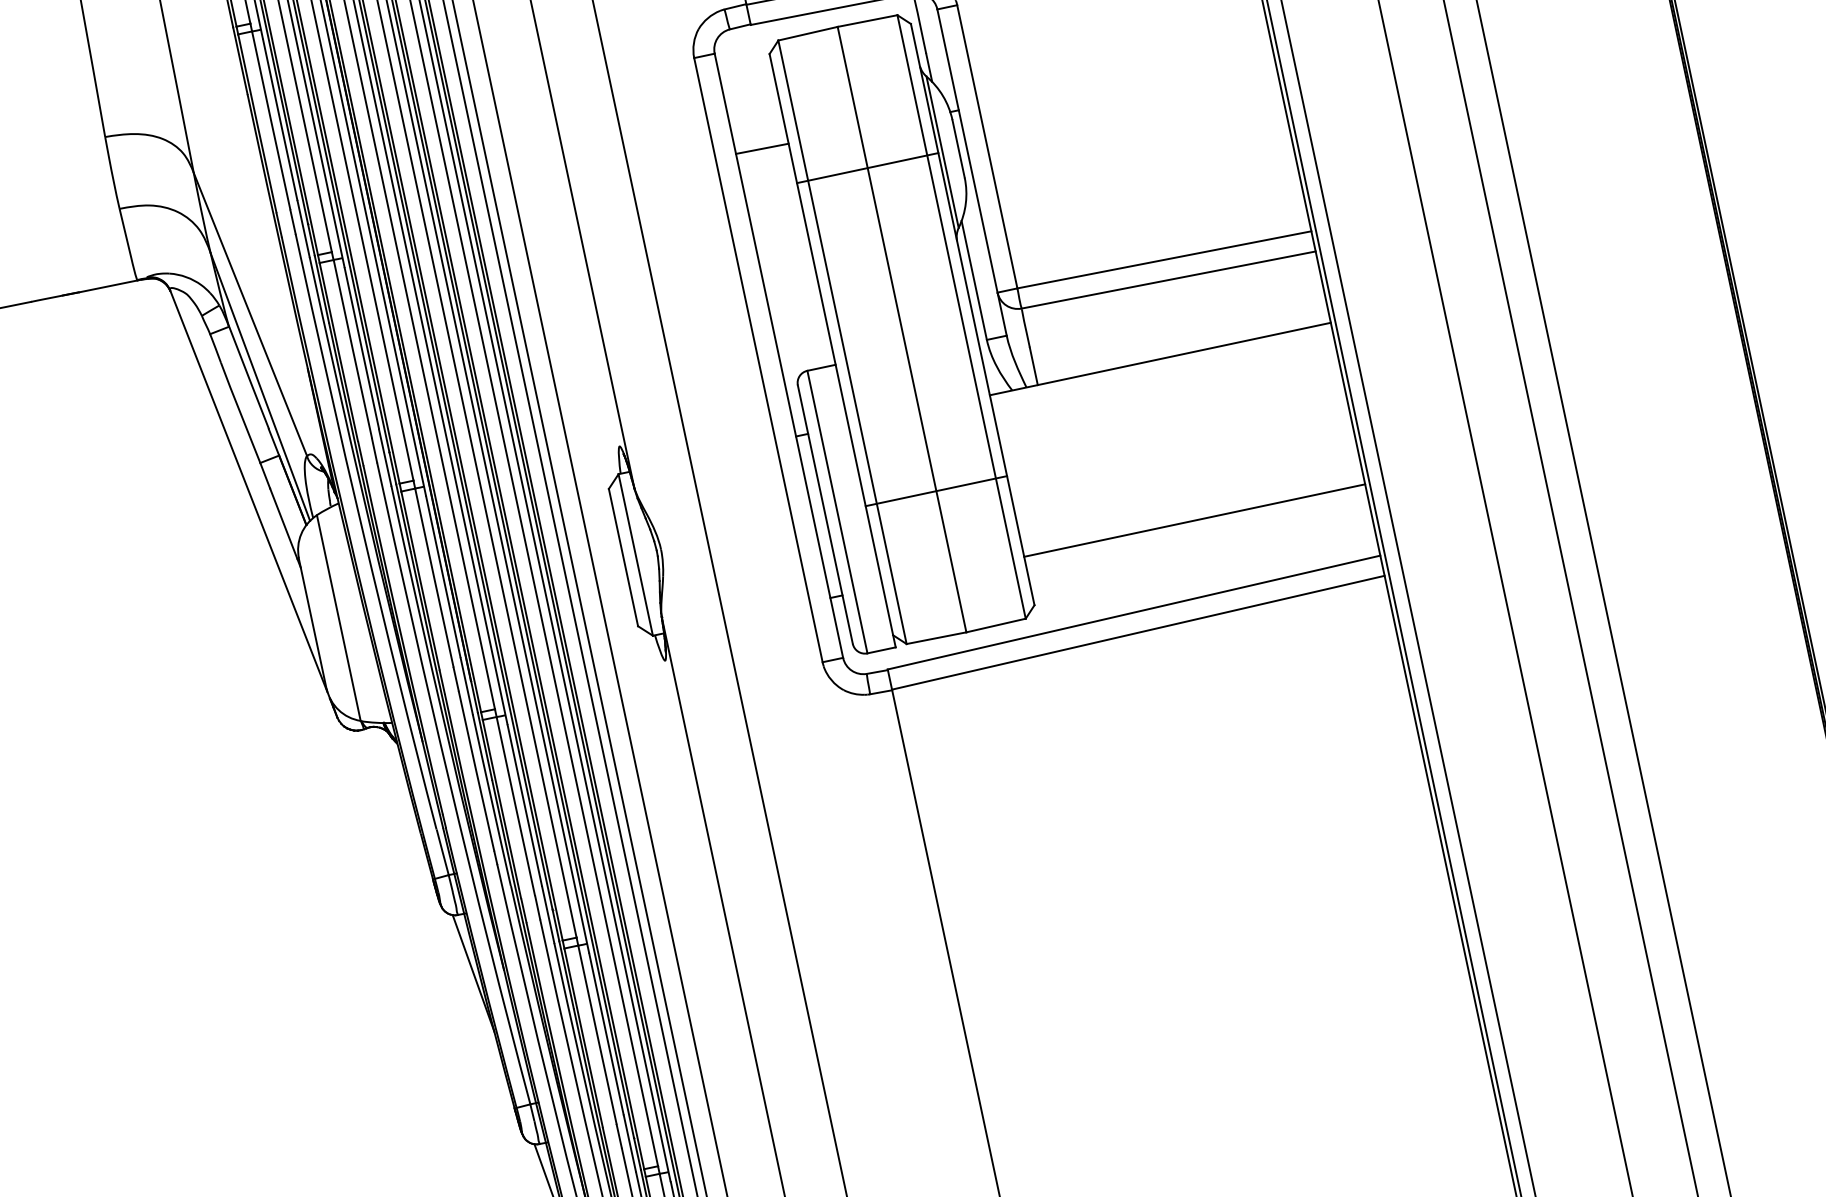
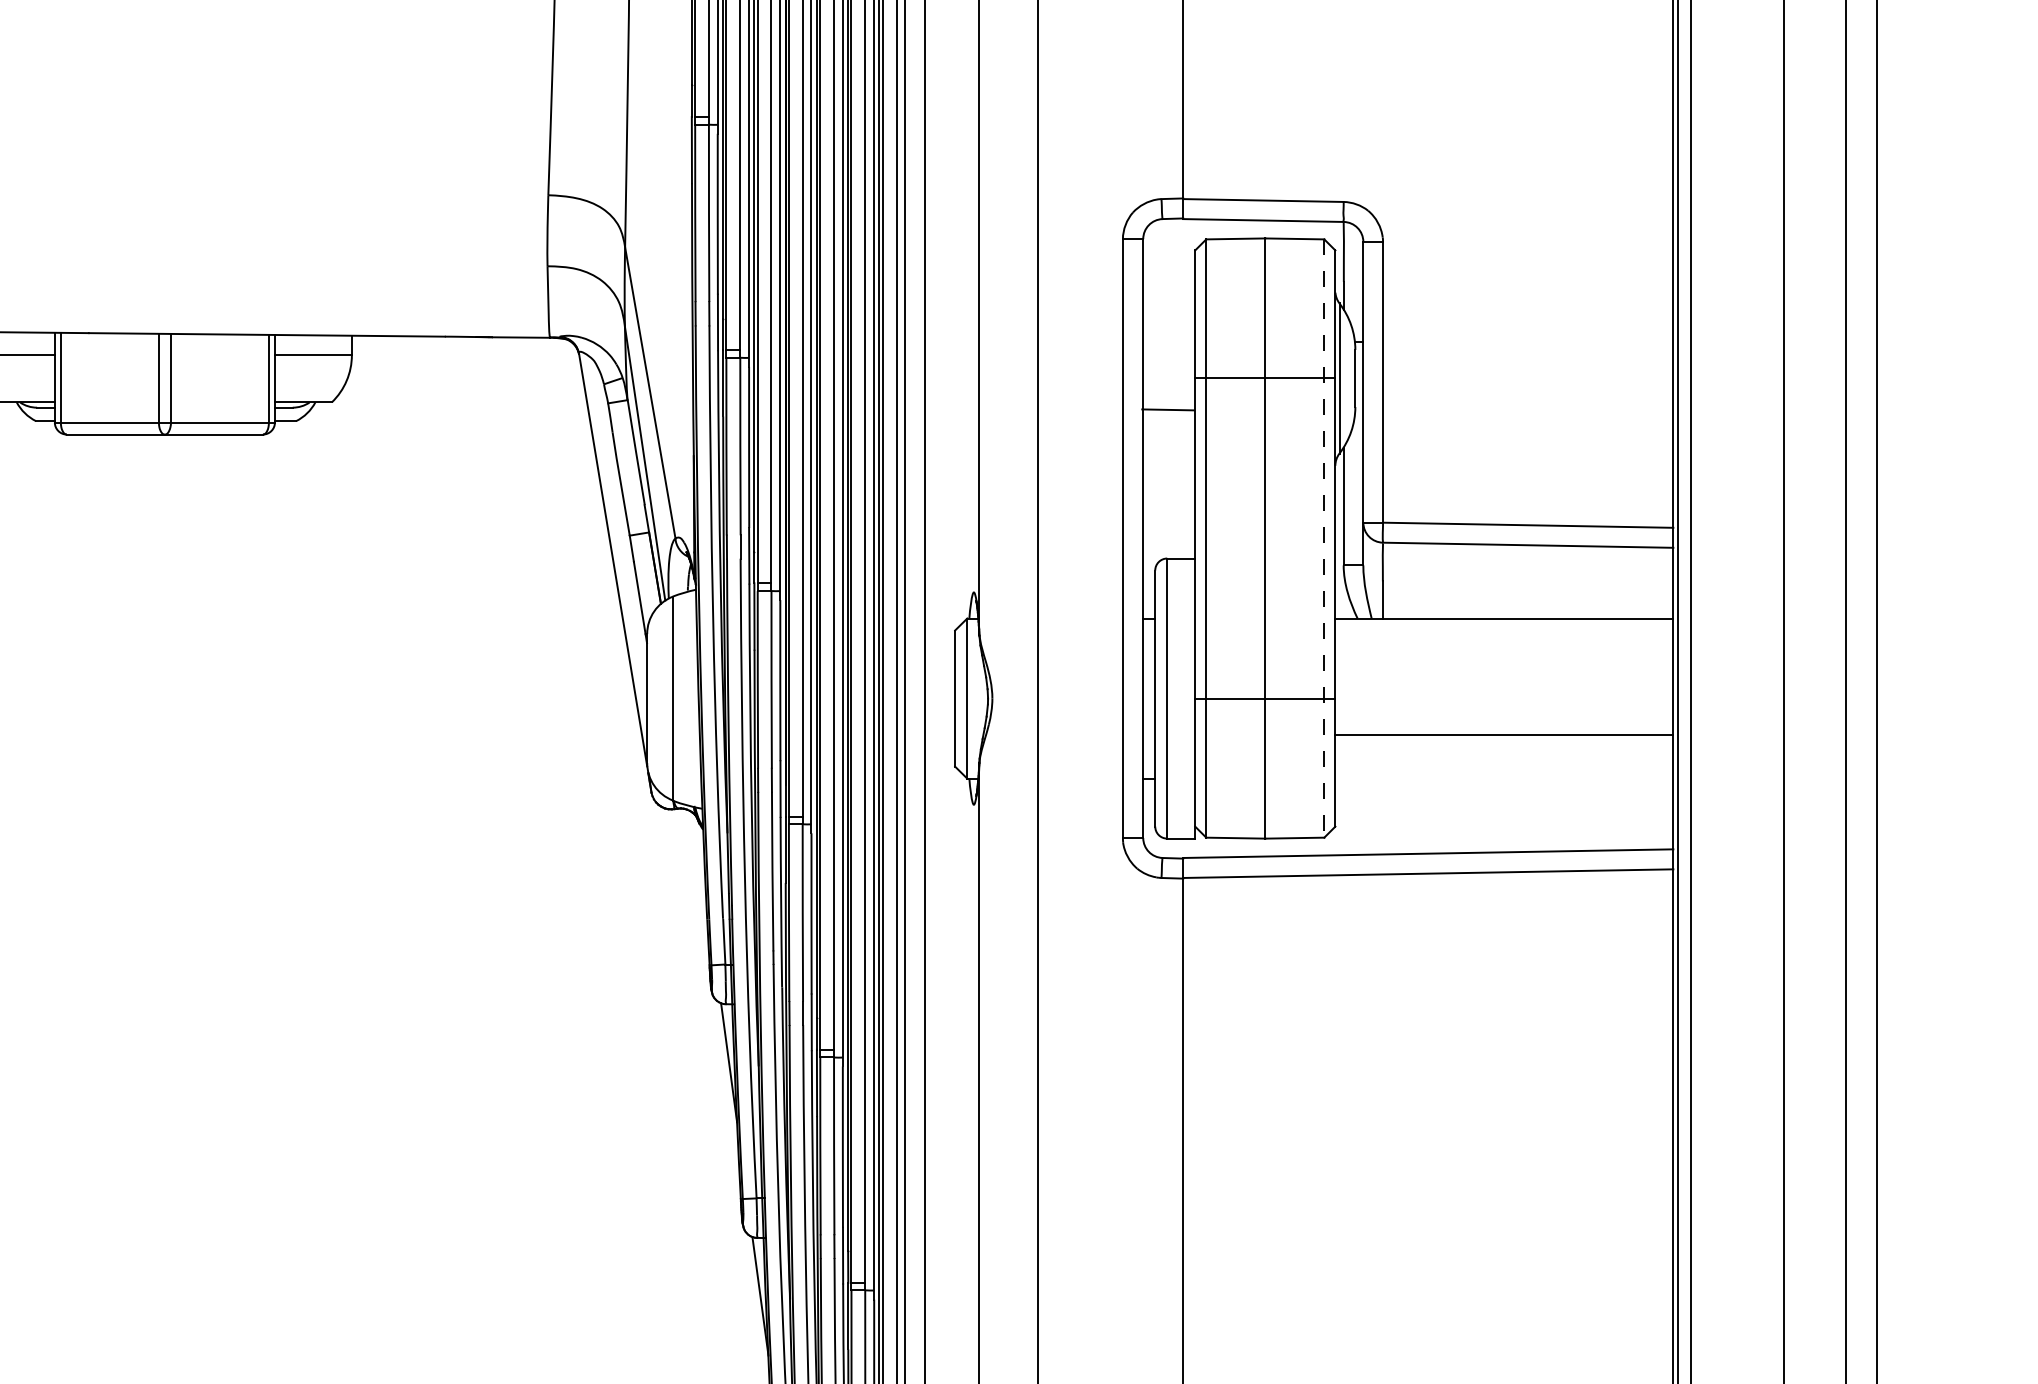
line: (762, 148) -> (1168, 409), moved
line: (961, 317) -> (1324, 539), solid -> dashed
line: (1194, 520) -> (1504, 734), moved

